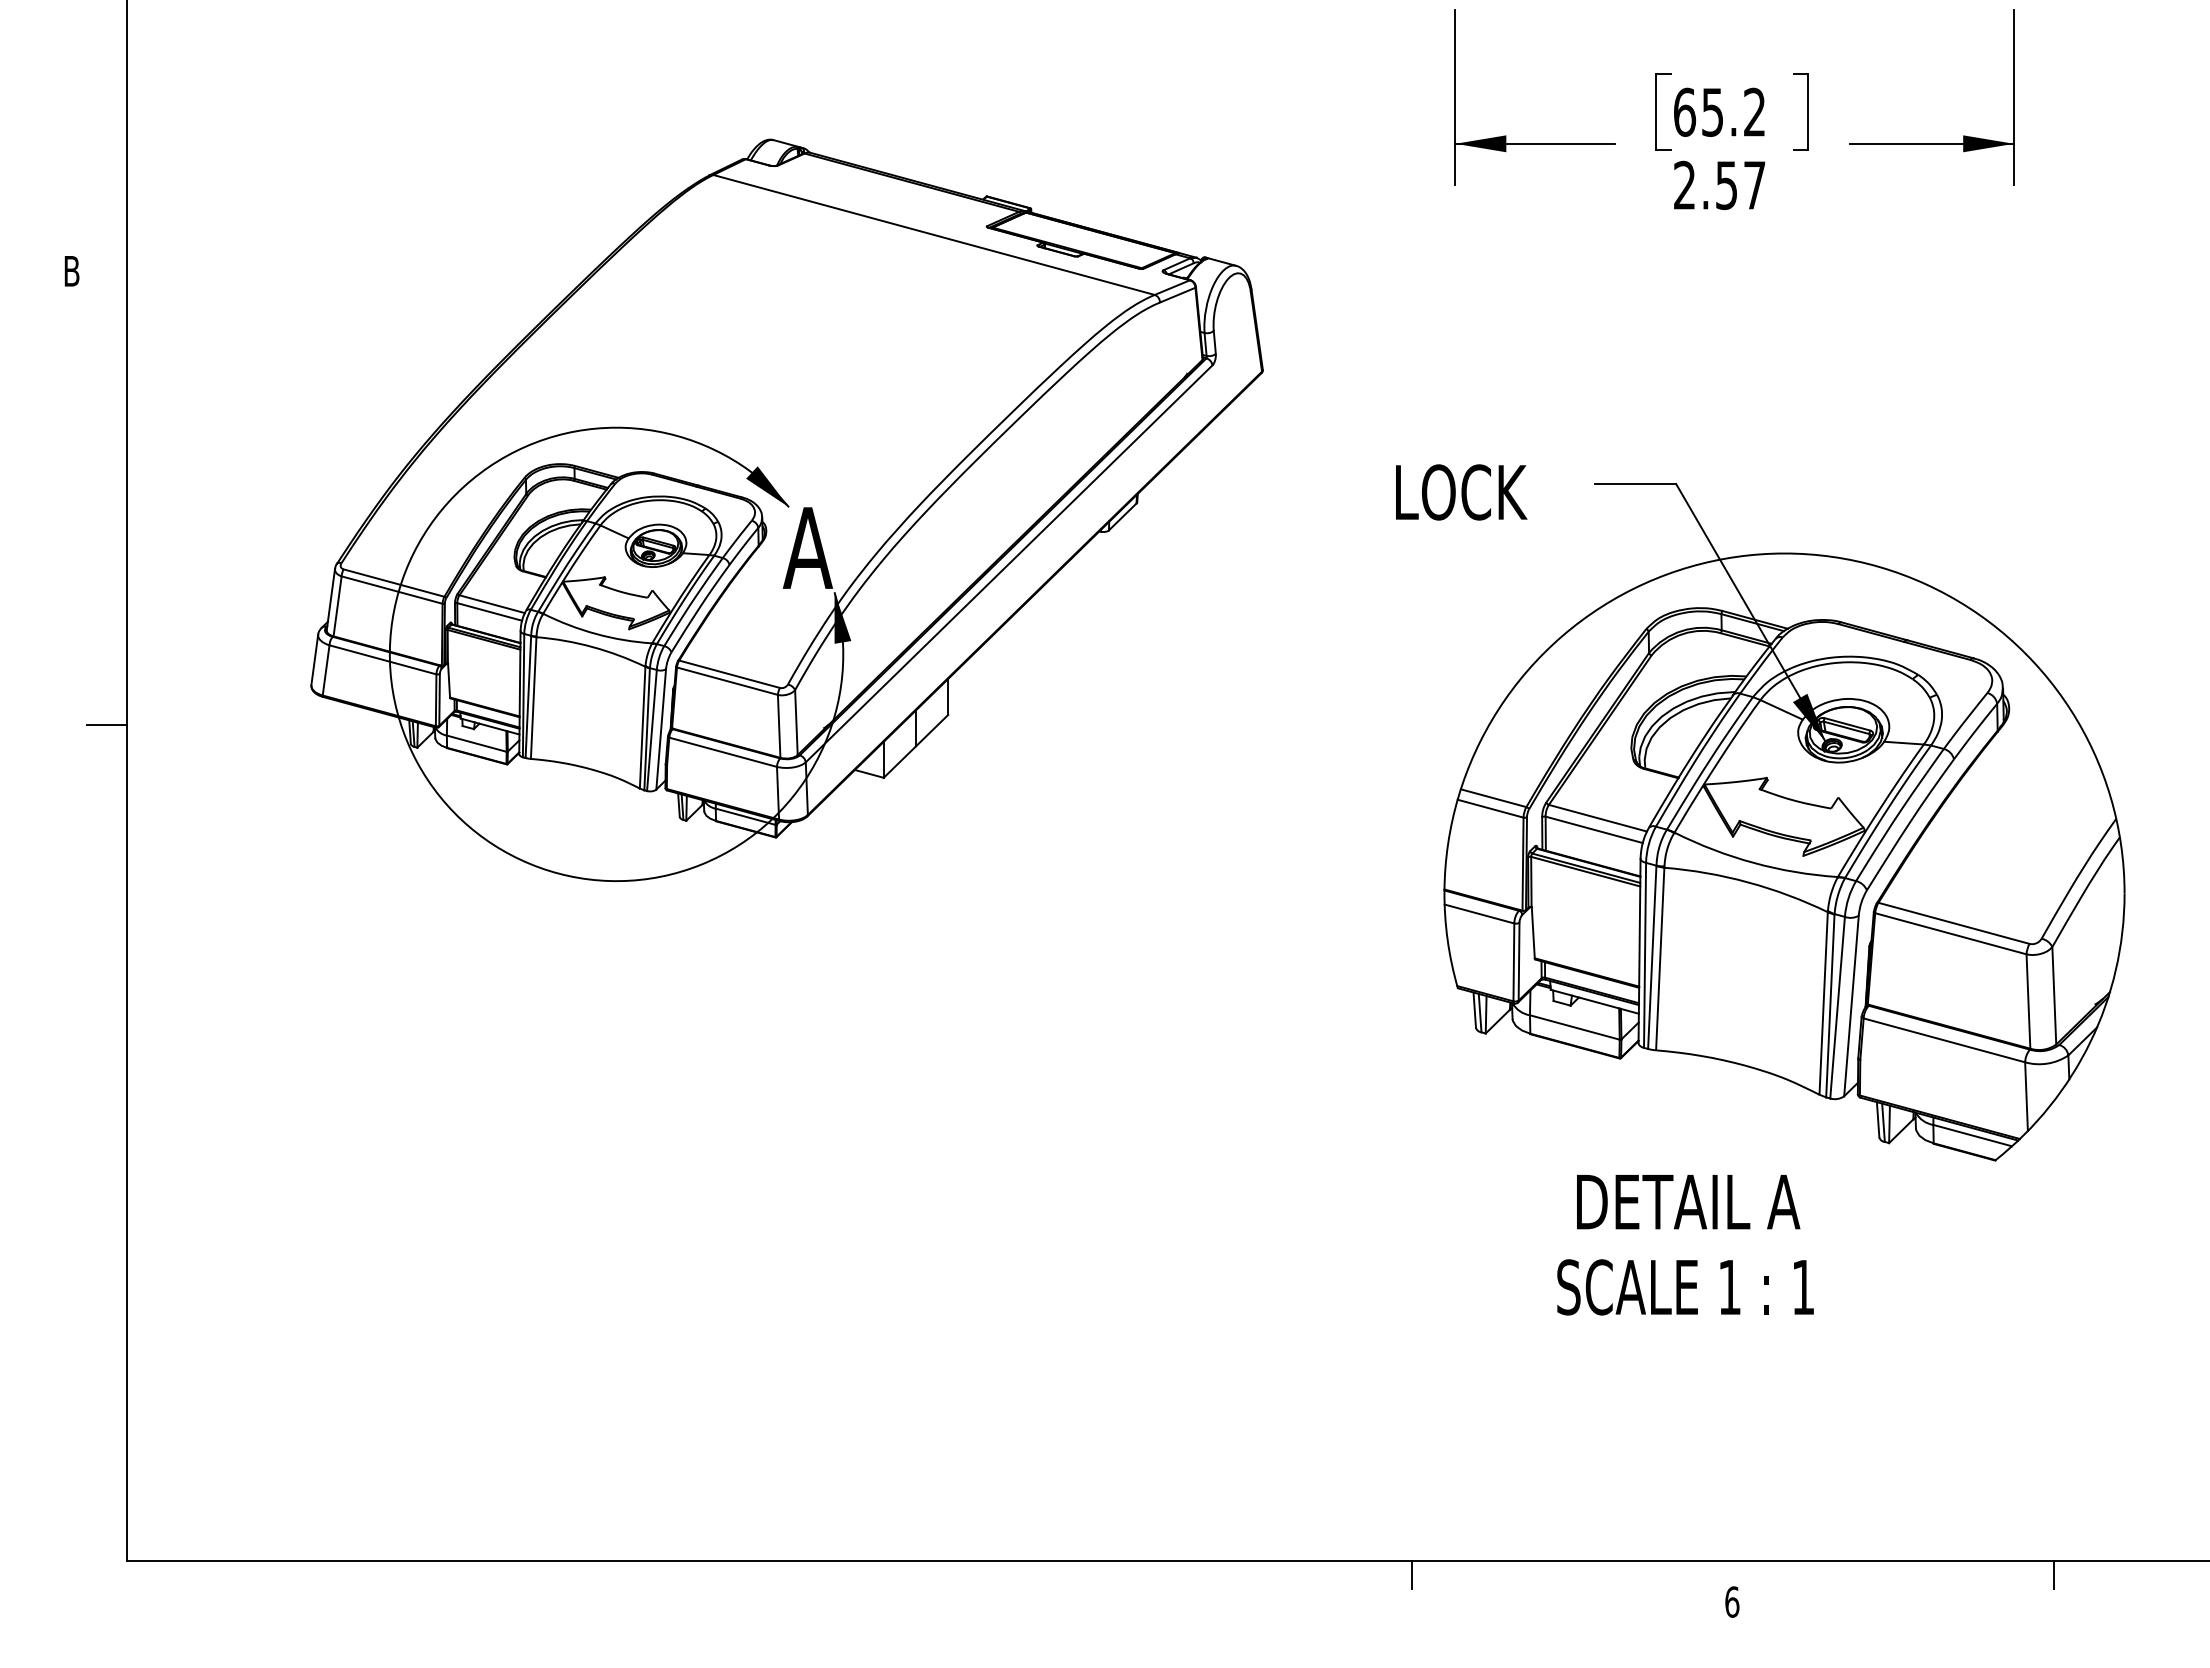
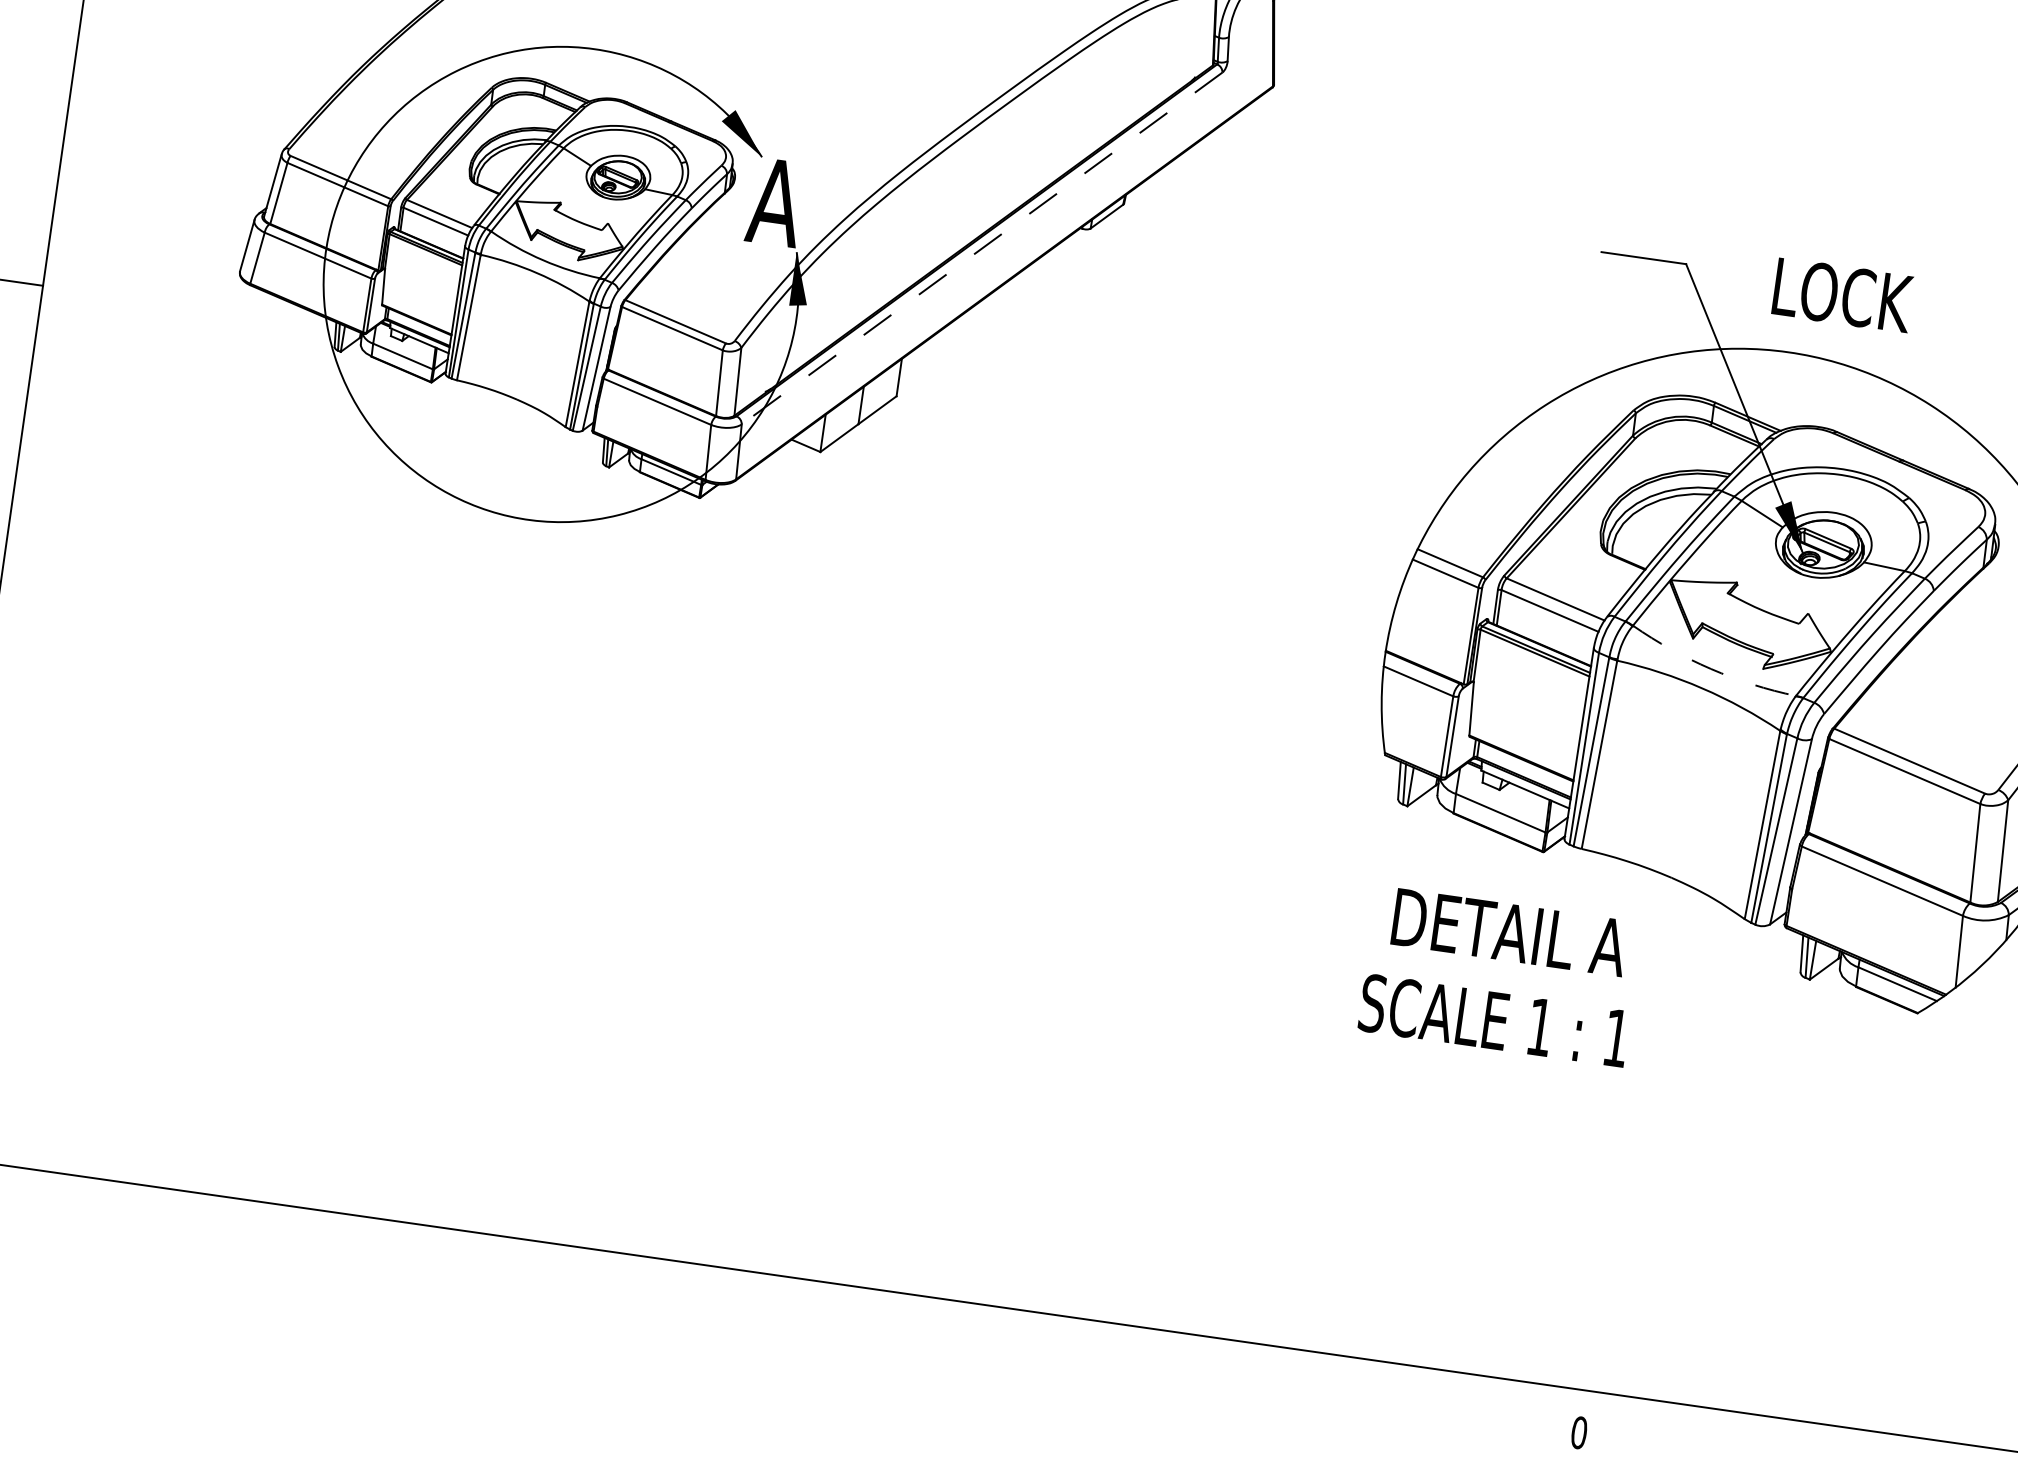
text: (1461, 492) -> (1843, 295), moved
line: (1008, 564) -> (981, 249), solid -> dashed
arc: (1754, 863) -> (1711, 669), solid -> dashed
text: (1685, 1245) -> (1500, 977), moved
line: (1411, 1574) -> (1250, 1356), removed
line: (2053, 1574) -> (1916, 1451), removed
text: (1732, 1601) -> (1579, 1432), 6 -> 0

